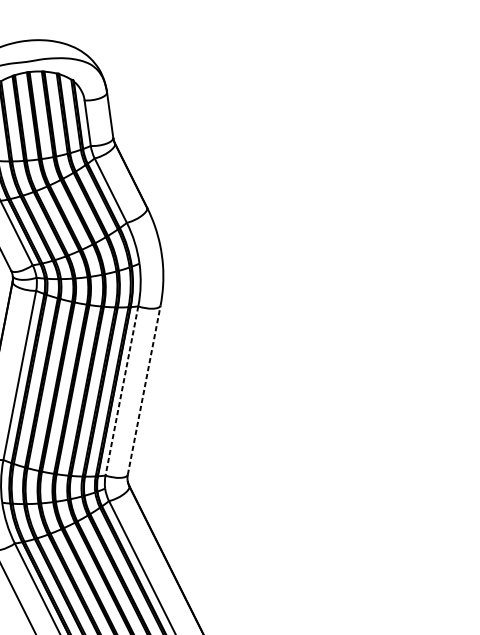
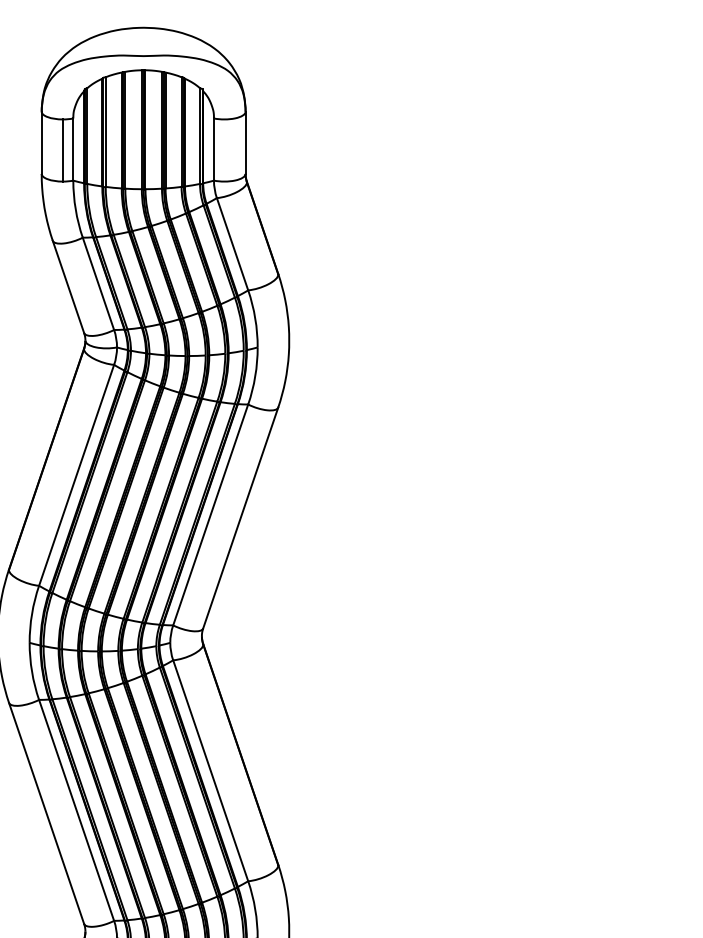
line: (121, 390) -> (210, 514), dashed -> solid
line: (144, 390) -> (240, 518), dashed -> solid

